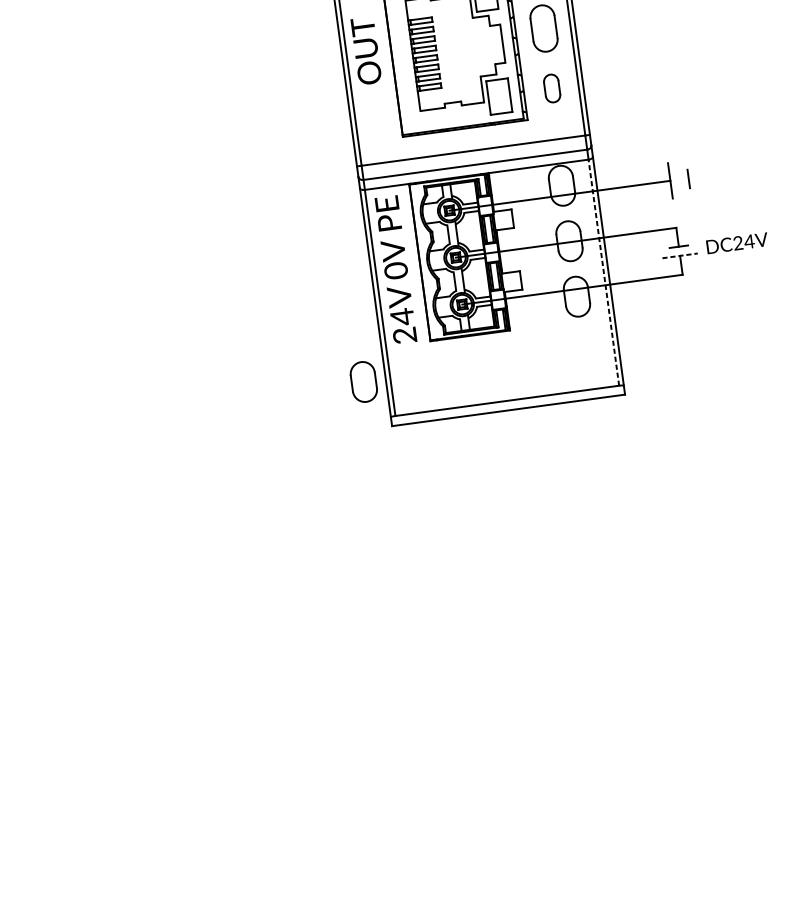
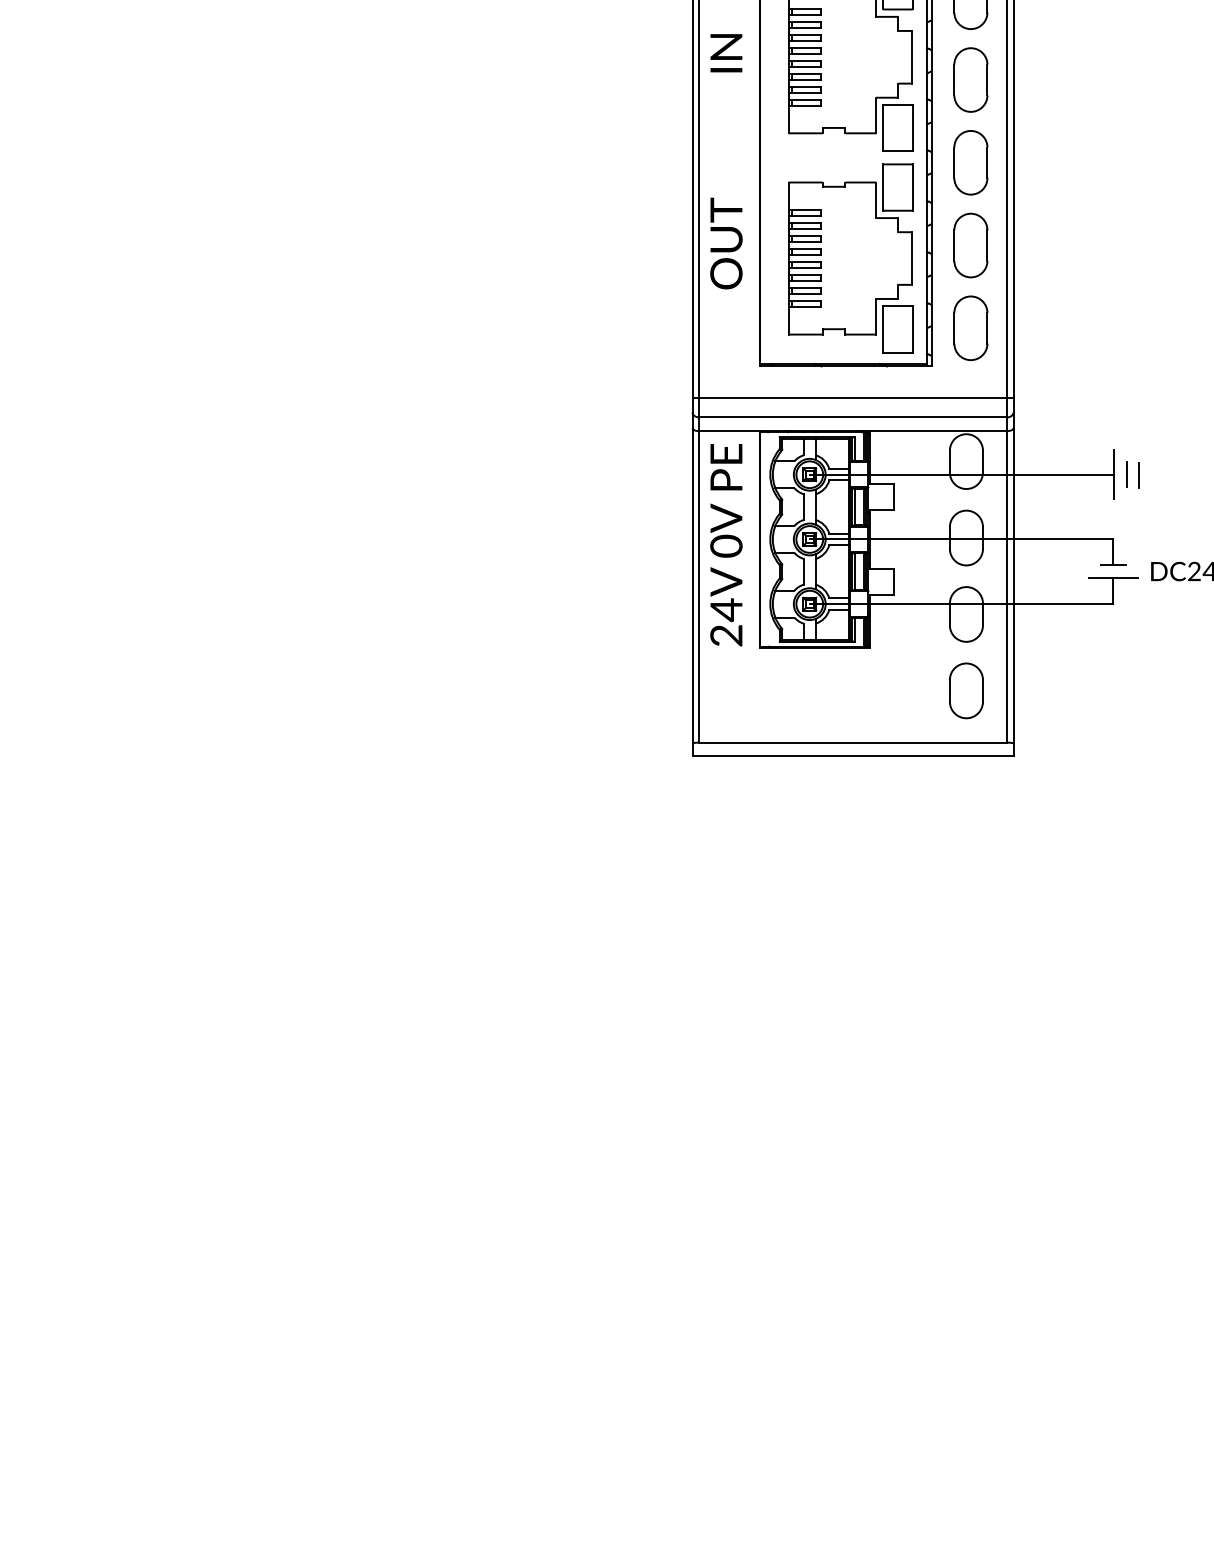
part: (551, 88) -> (970, 327), size x1.67
line: (679, 179) -> (1126, 474), added
line: (680, 256) -> (1113, 578), dashed -> solid
line: (604, 272) -> (1007, 586), dashed -> solid
part: (363, 381) -> (966, 690), moved

